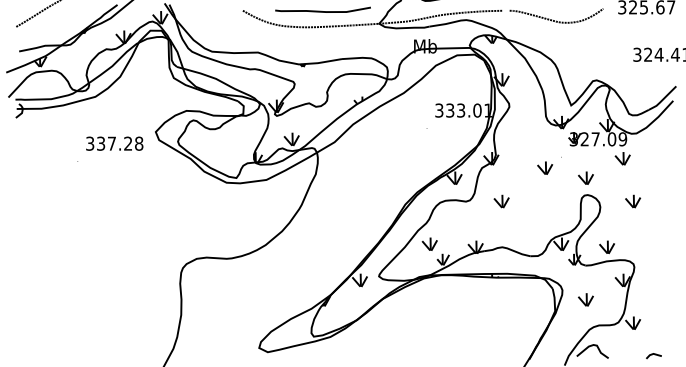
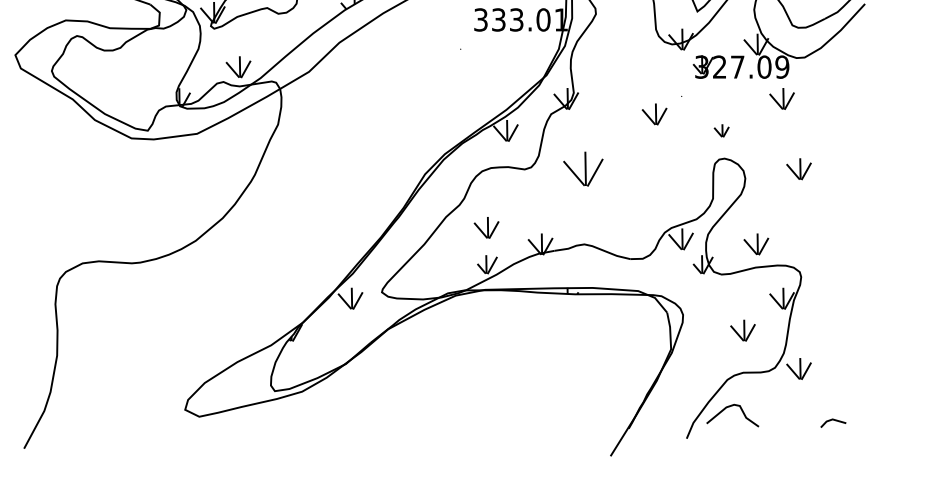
part: (585, 177) -> (720, 129), size x0.6
part: (501, 201) -> (582, 169), size x1.6
part: (429, 243) -> (486, 226), moved
part: (585, 299) -> (742, 330), moved

